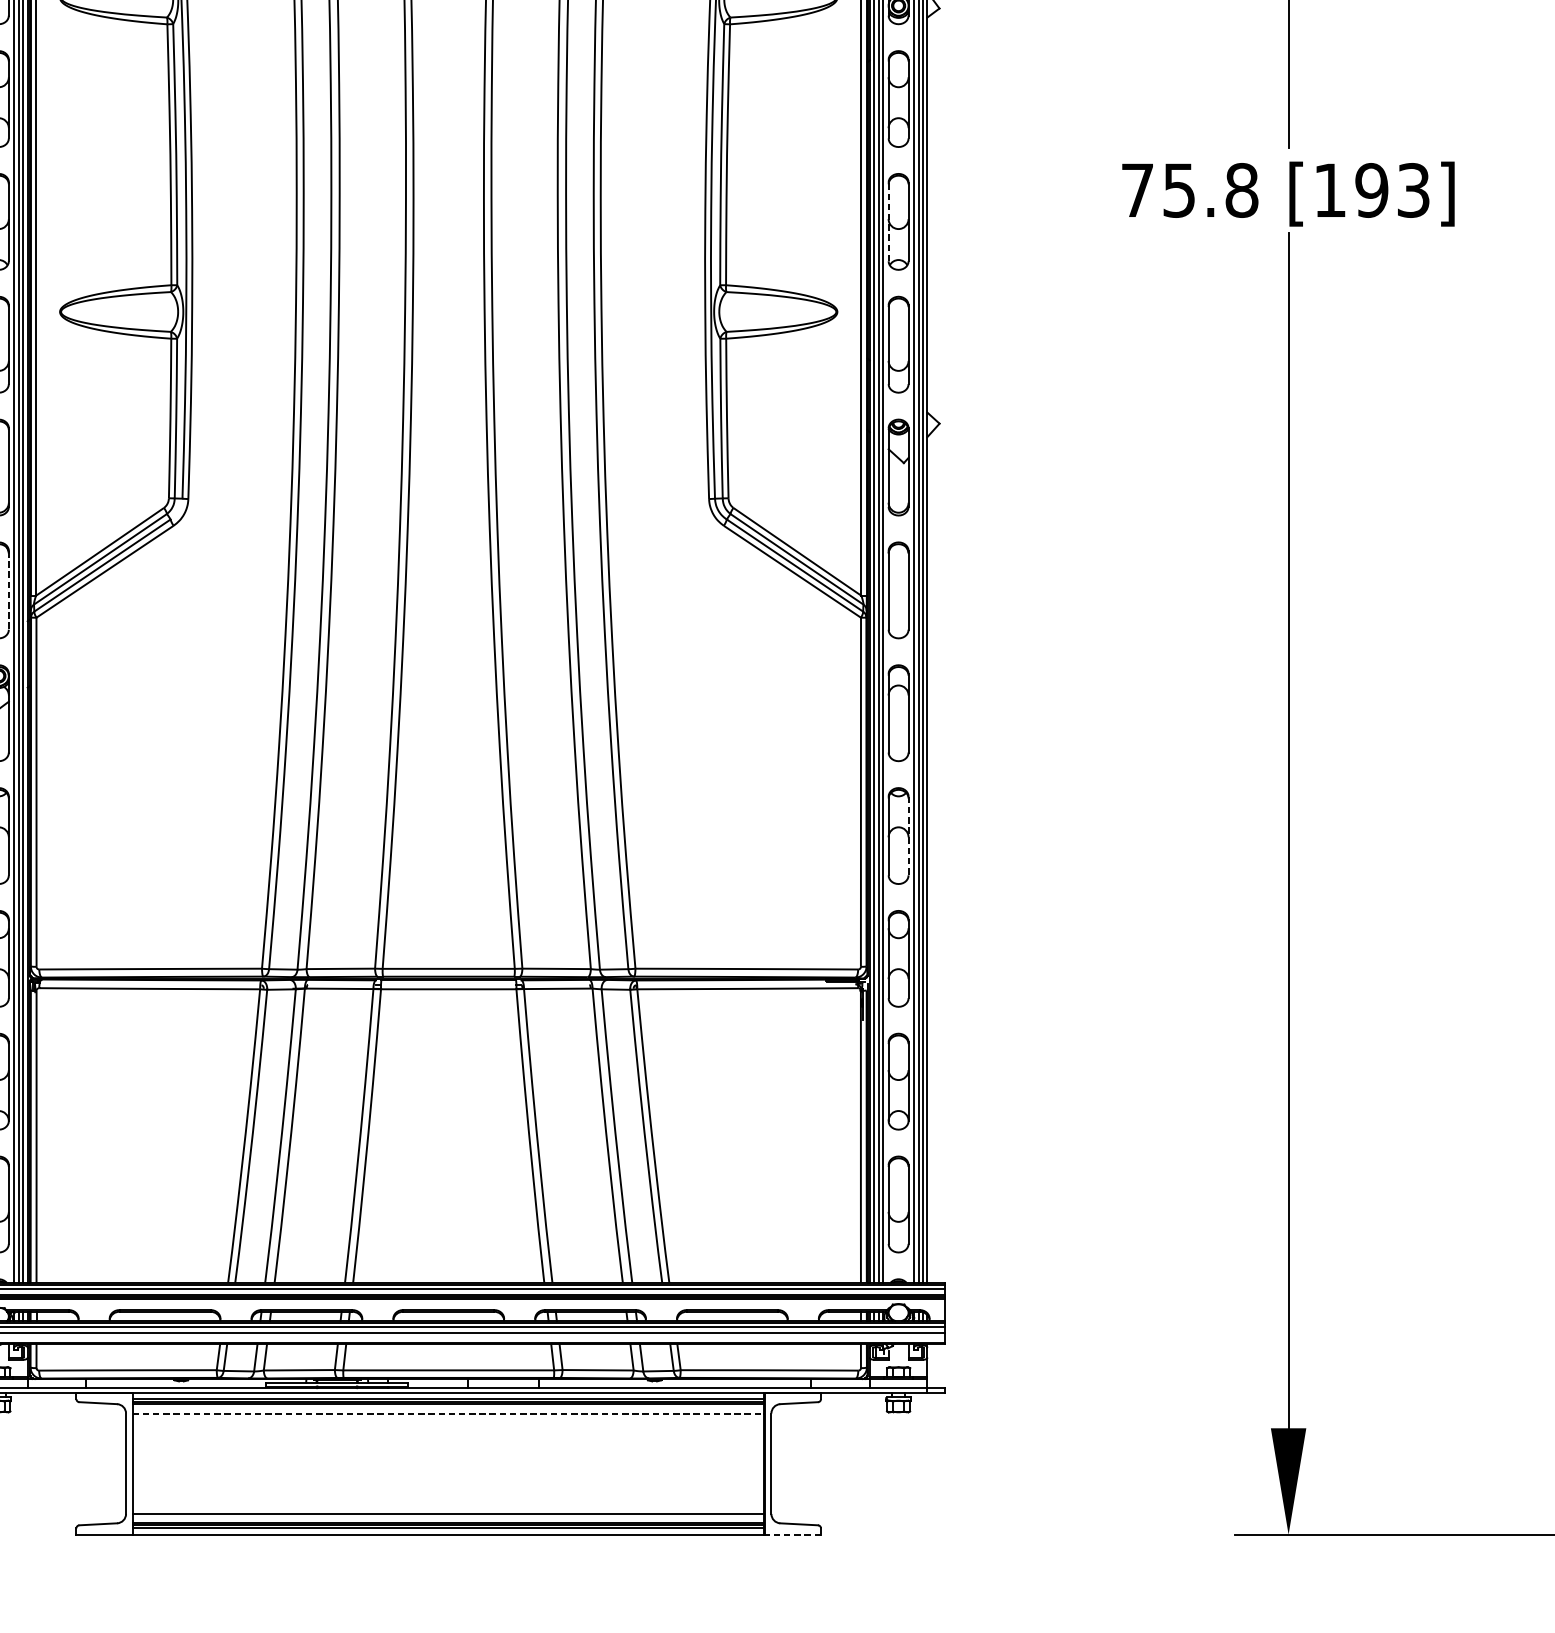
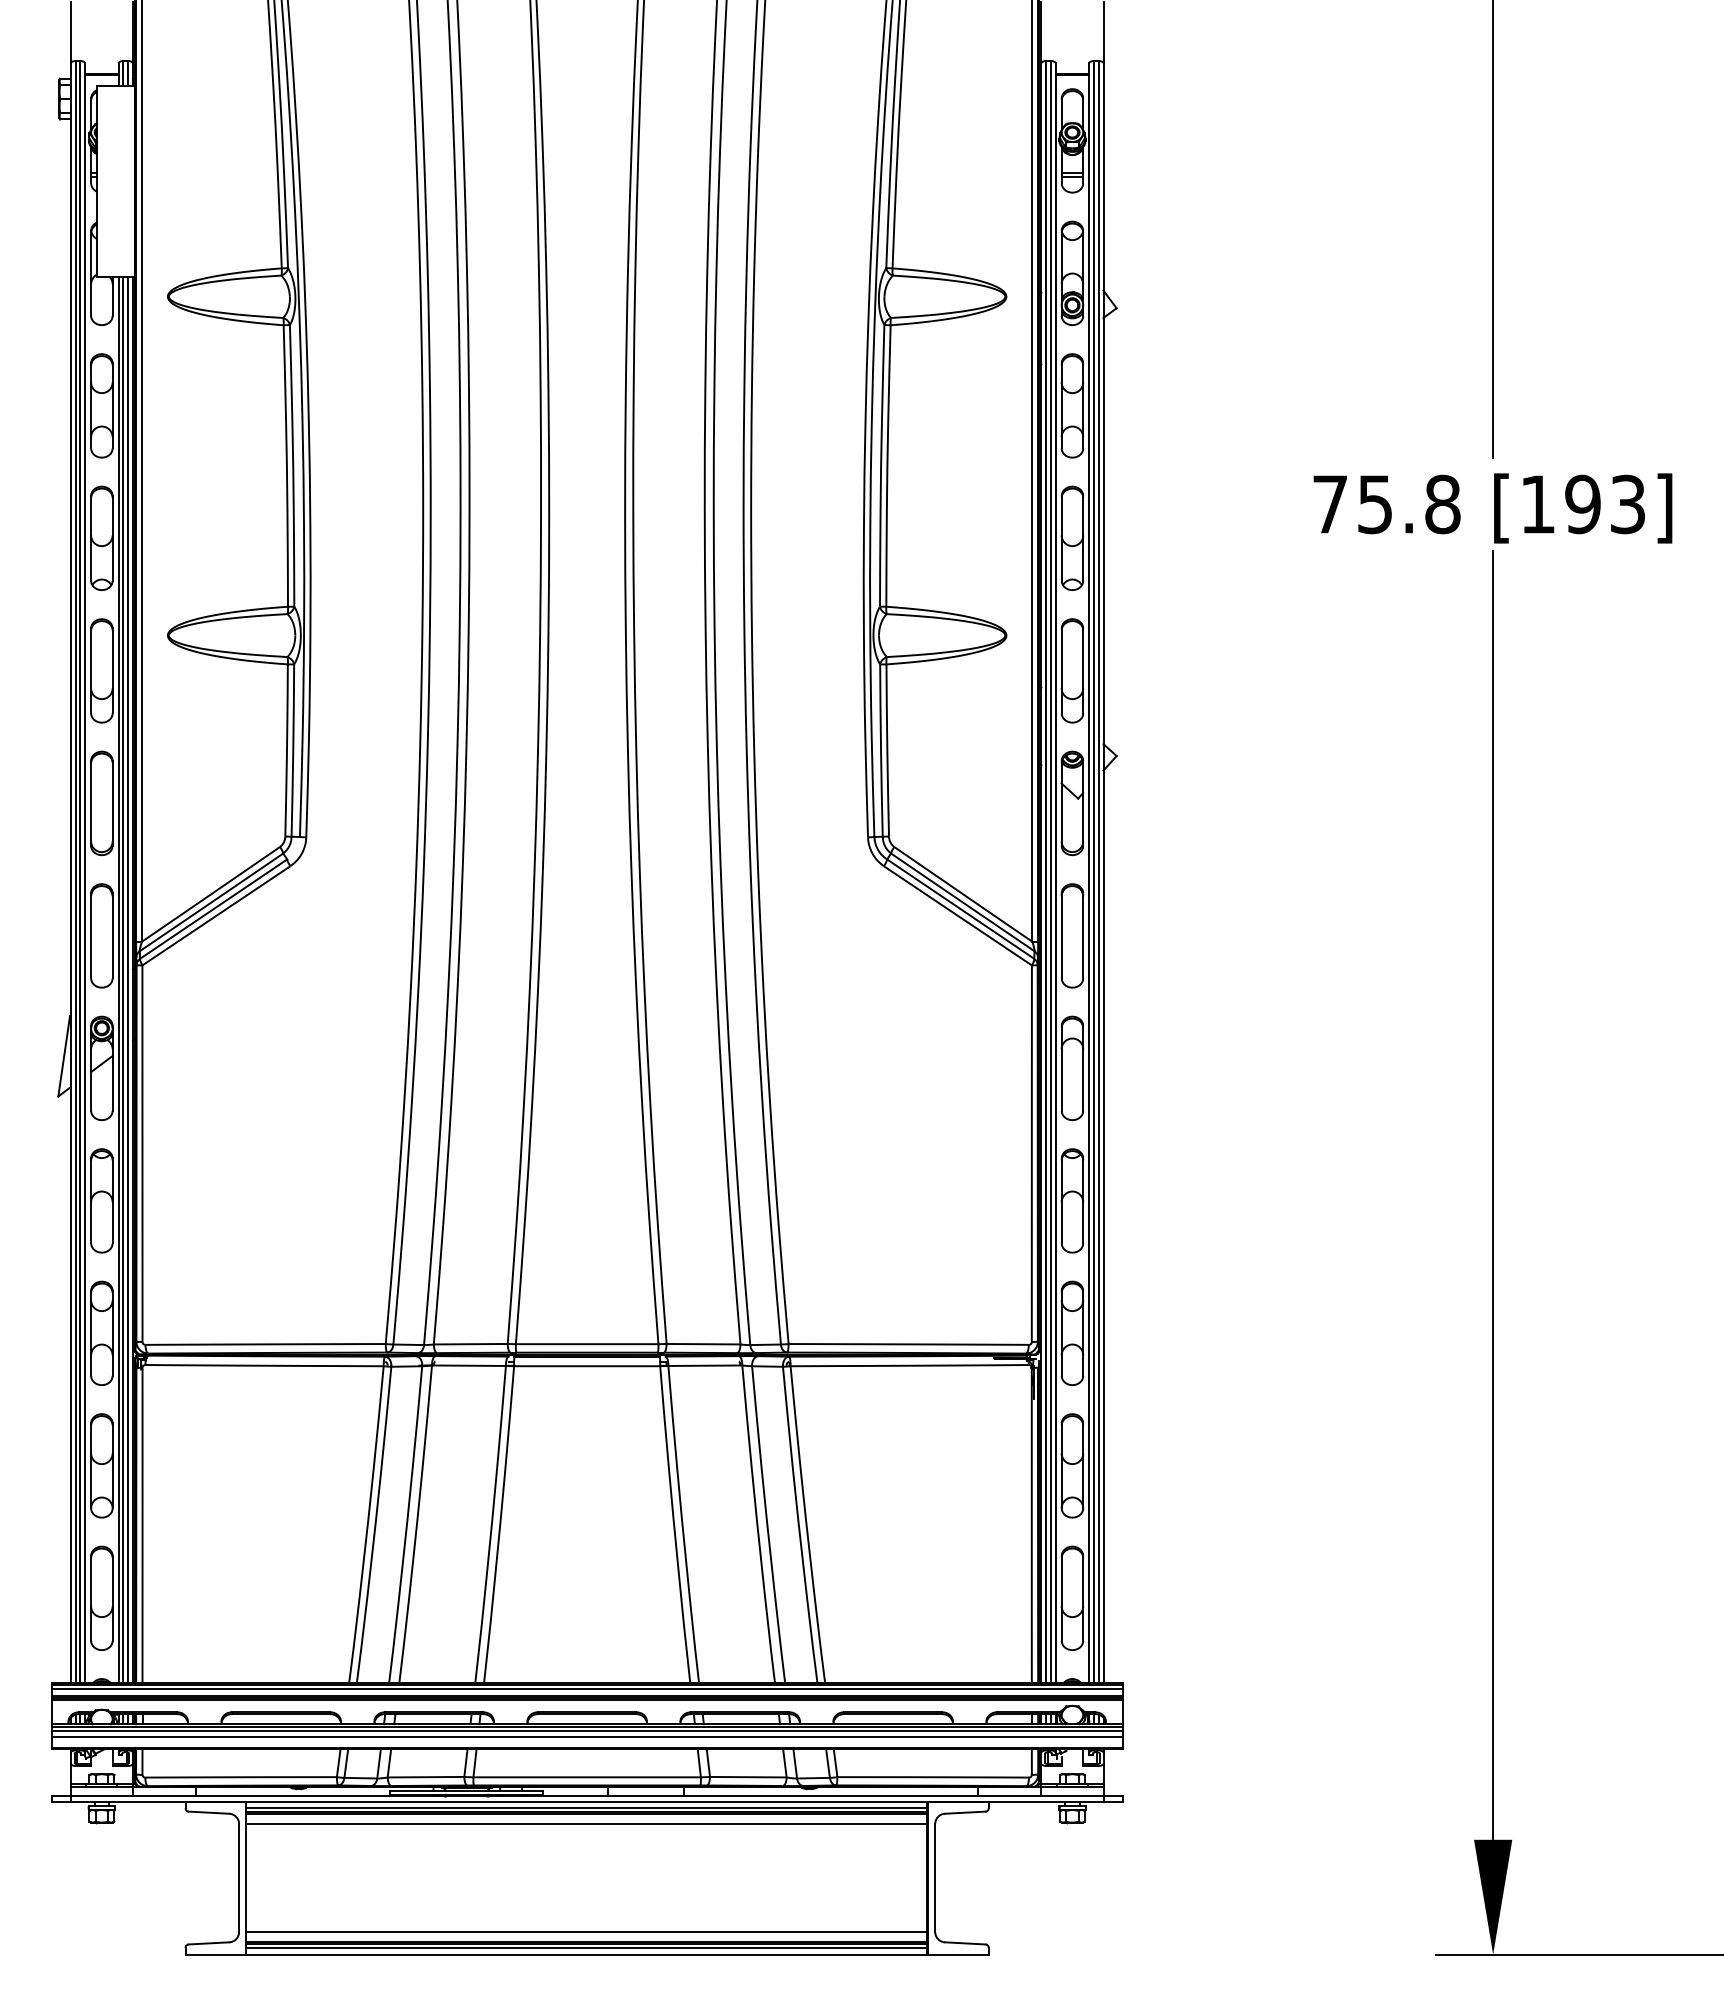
line: (888, 221) -> (1061, 537), dashed -> solid
line: (8, 590) -> (112, 936), dashed -> solid
line: (908, 836) -> (1083, 1201), dashed -> solid
line: (448, 1413) -> (586, 1823), dashed -> solid
line: (792, 1534) -> (957, 1954), dashed -> solid

